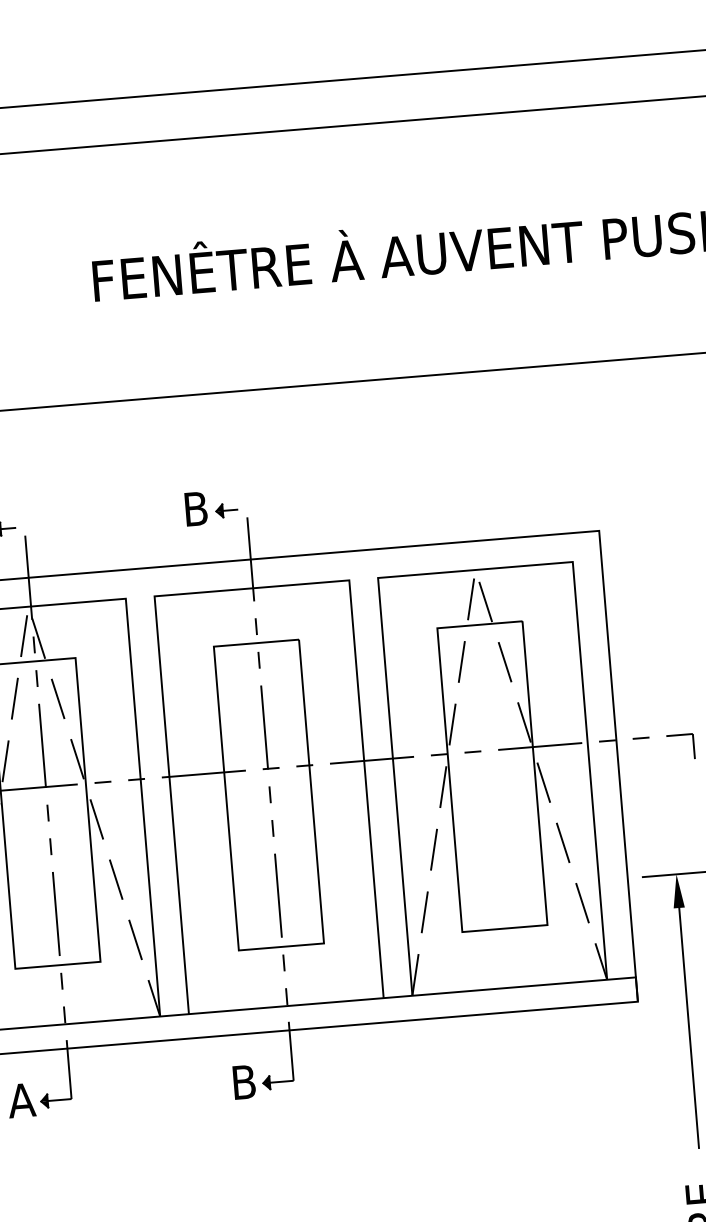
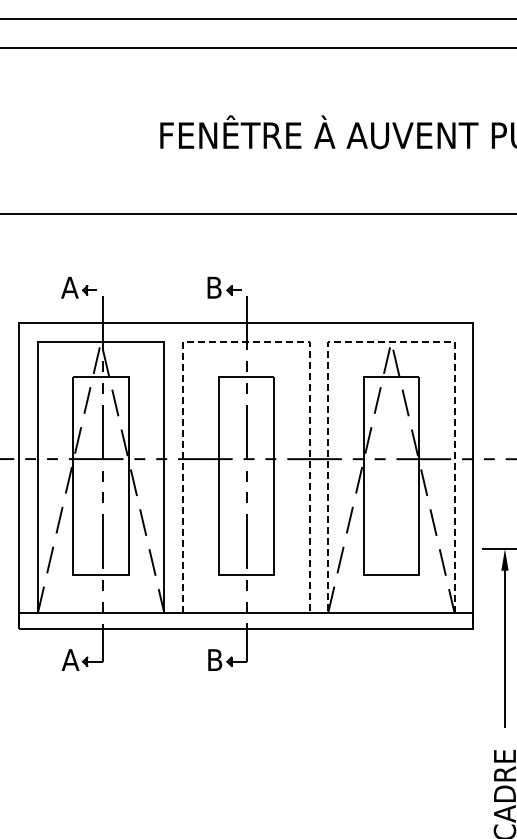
line: (473, 569) -> (390, 341), solid -> dashed
line: (252, 587) -> (246, 341), solid -> dashed

